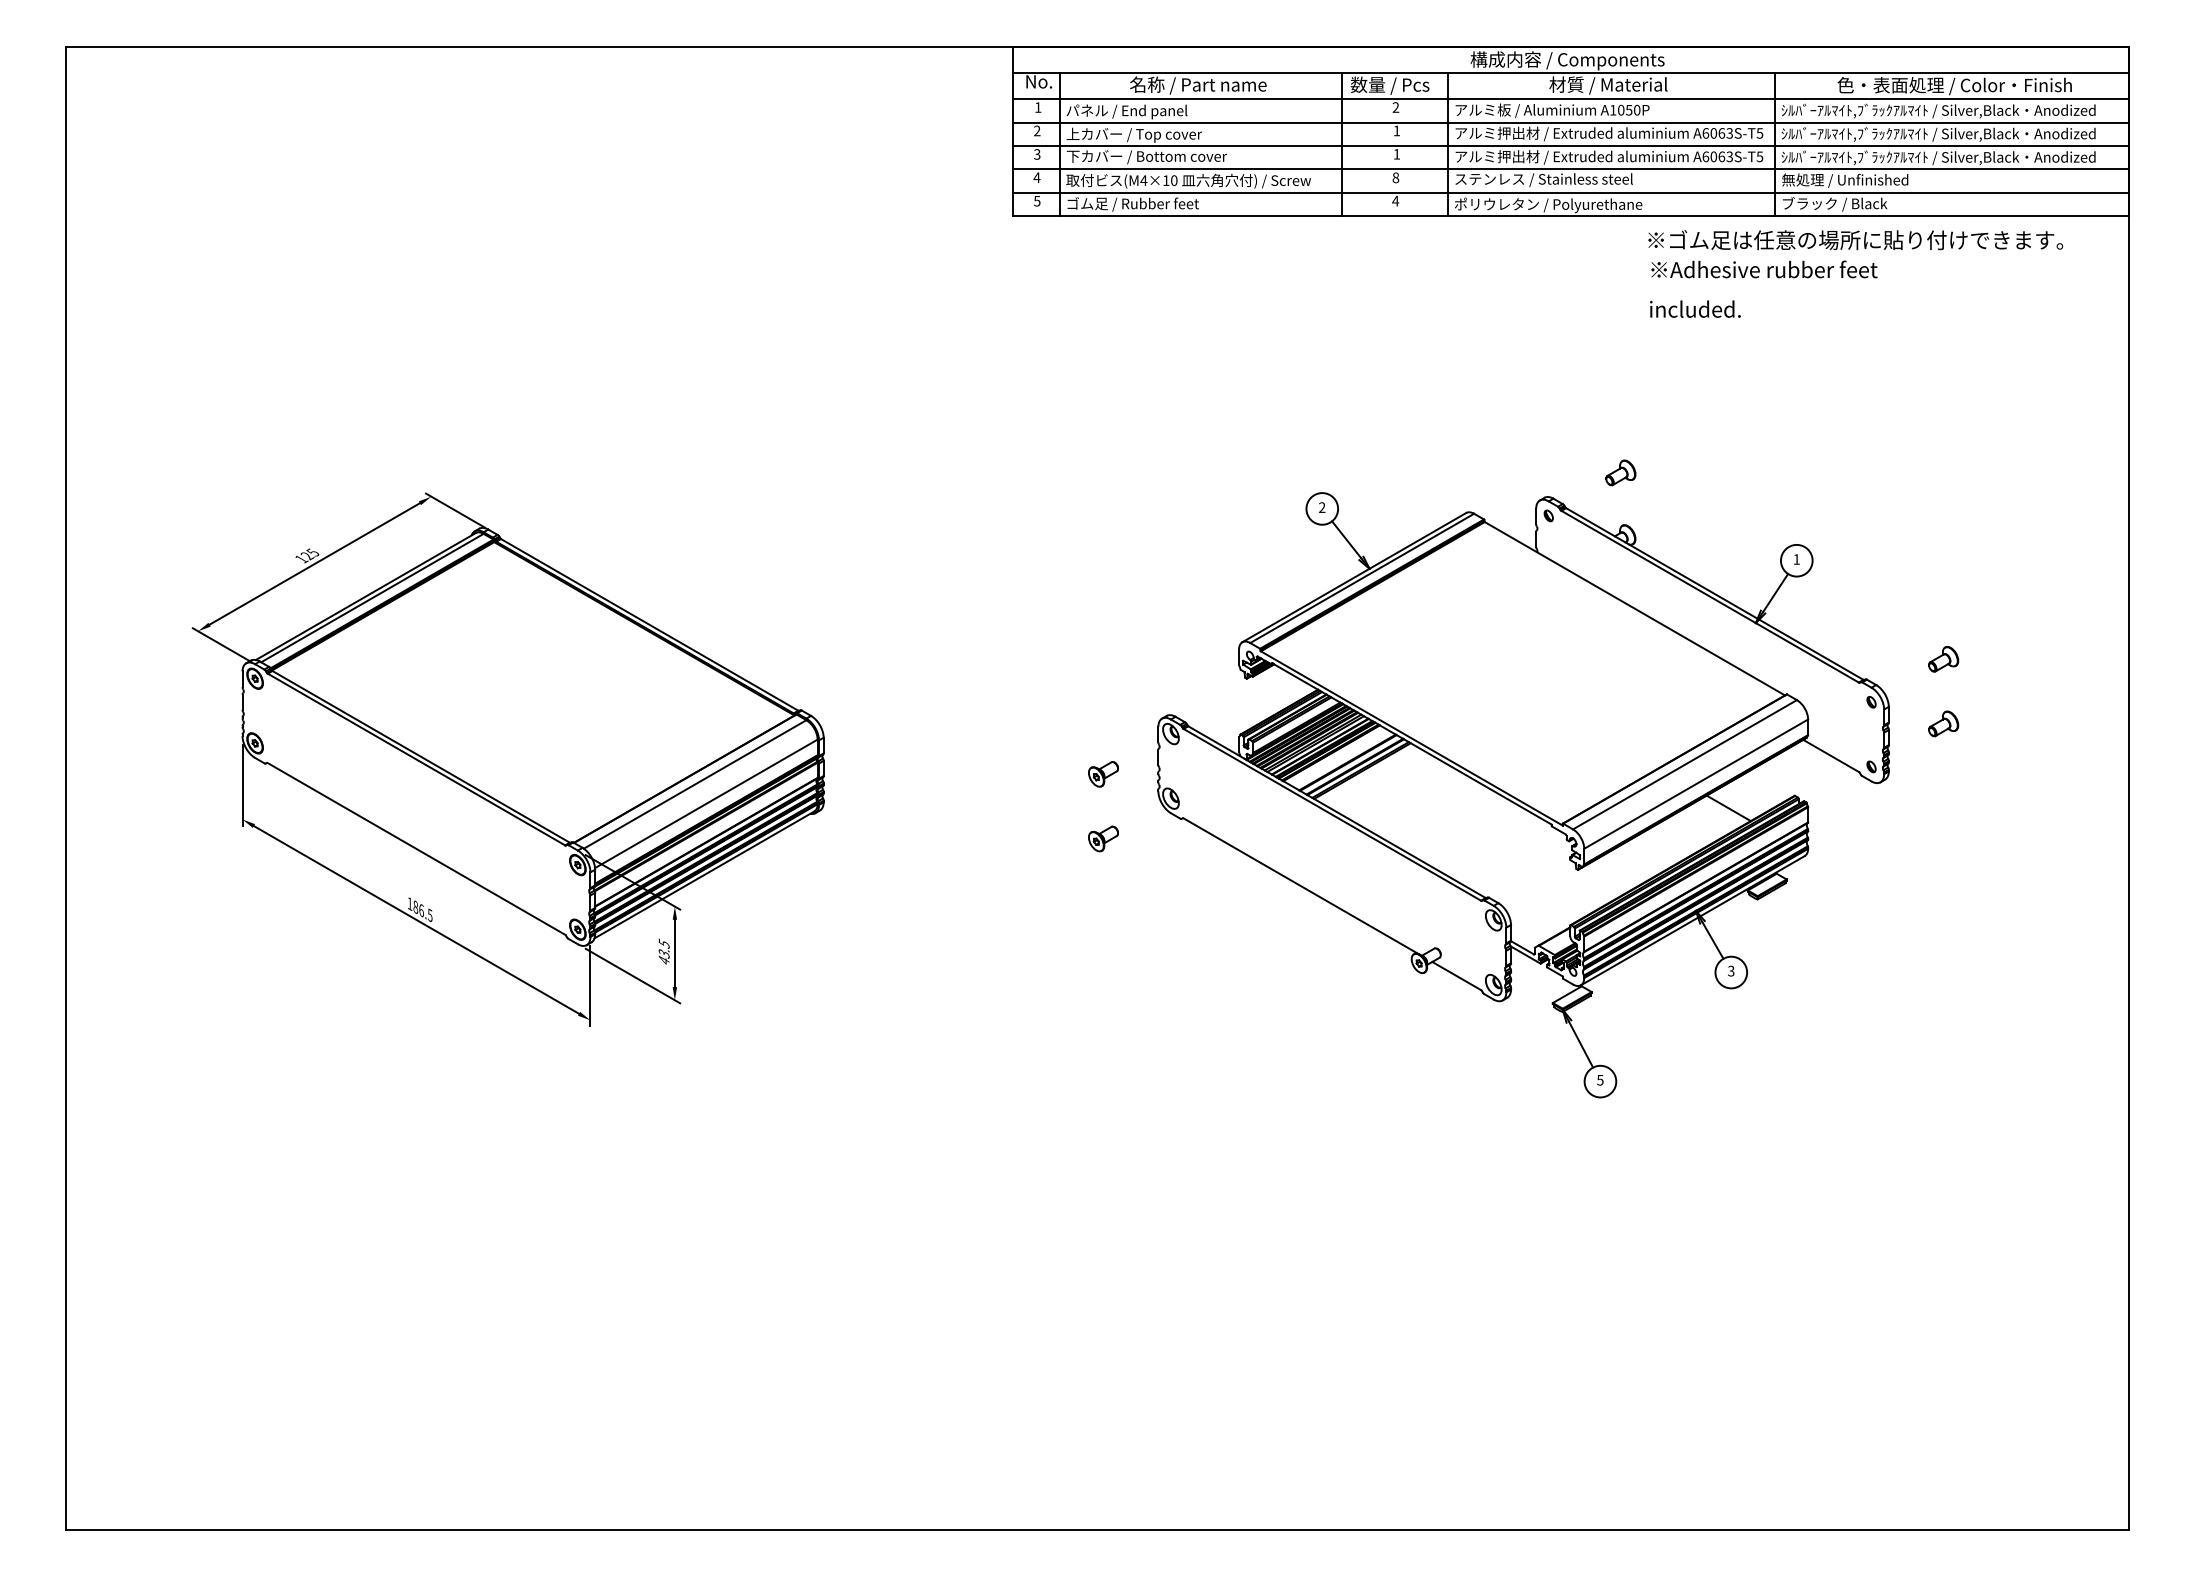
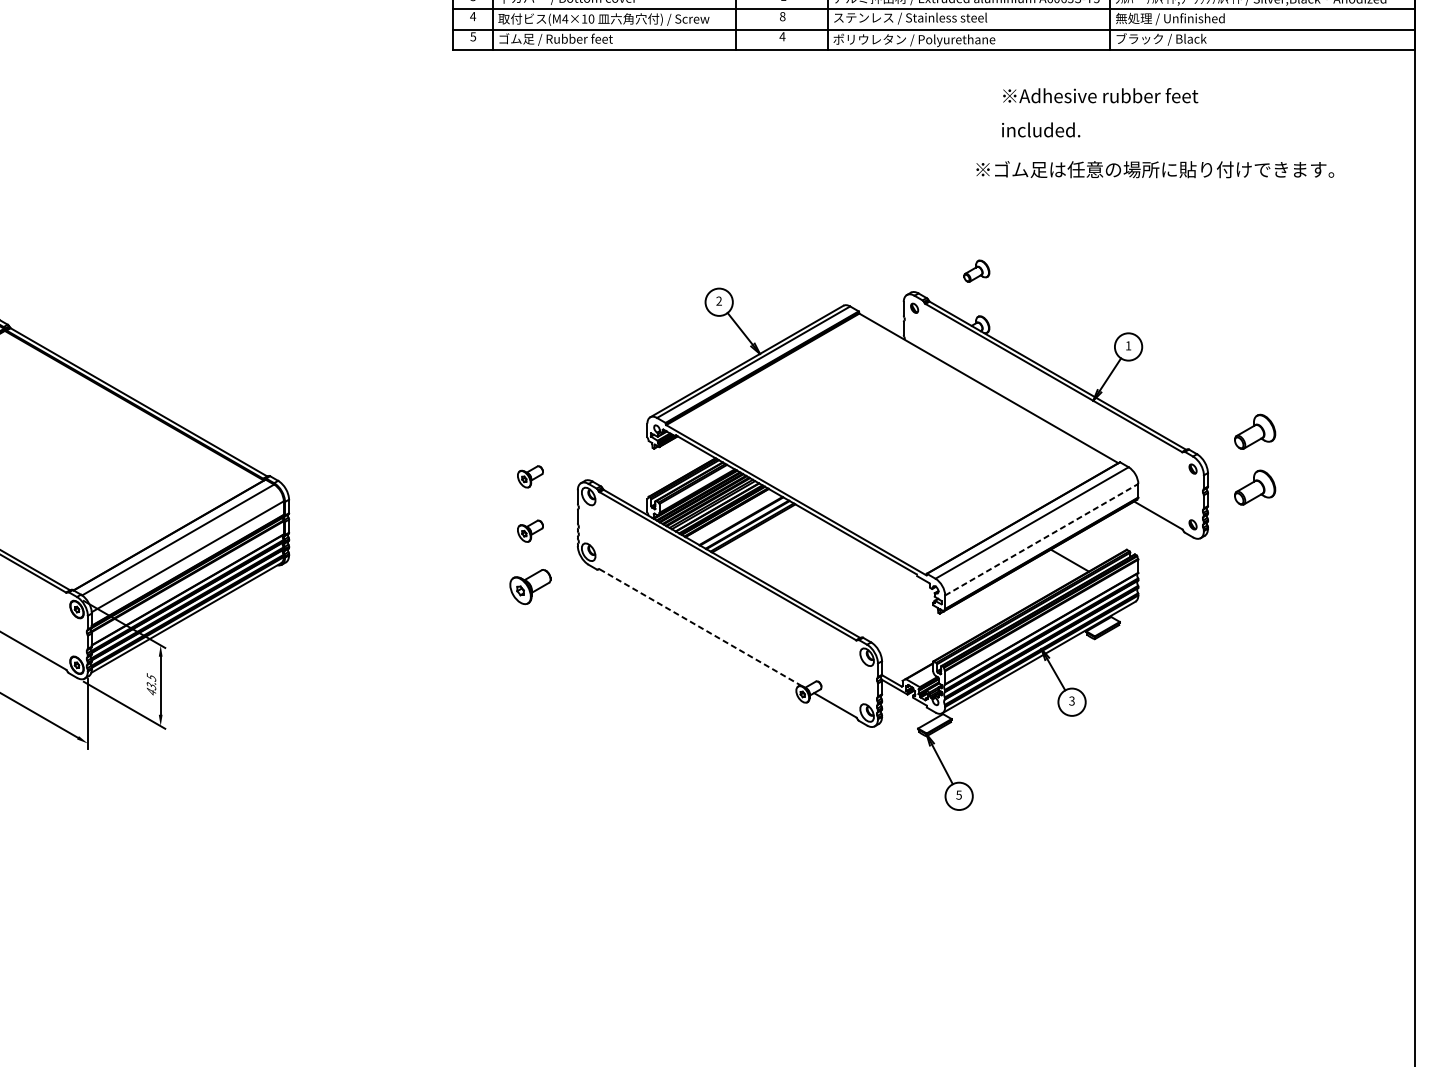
text: (1855, 240) -> (1155, 169), moved
part: (1943, 659) -> (1255, 432), size x1.6
part: (1103, 711) -> (530, 477), added
part: (1943, 723) -> (1255, 487), size x1.6
line: (1696, 783) -> (1042, 539), solid -> dashed
part: (1103, 838) -> (530, 586), size x1.6
line: (1301, 886) -> (701, 628), solid -> dashed

